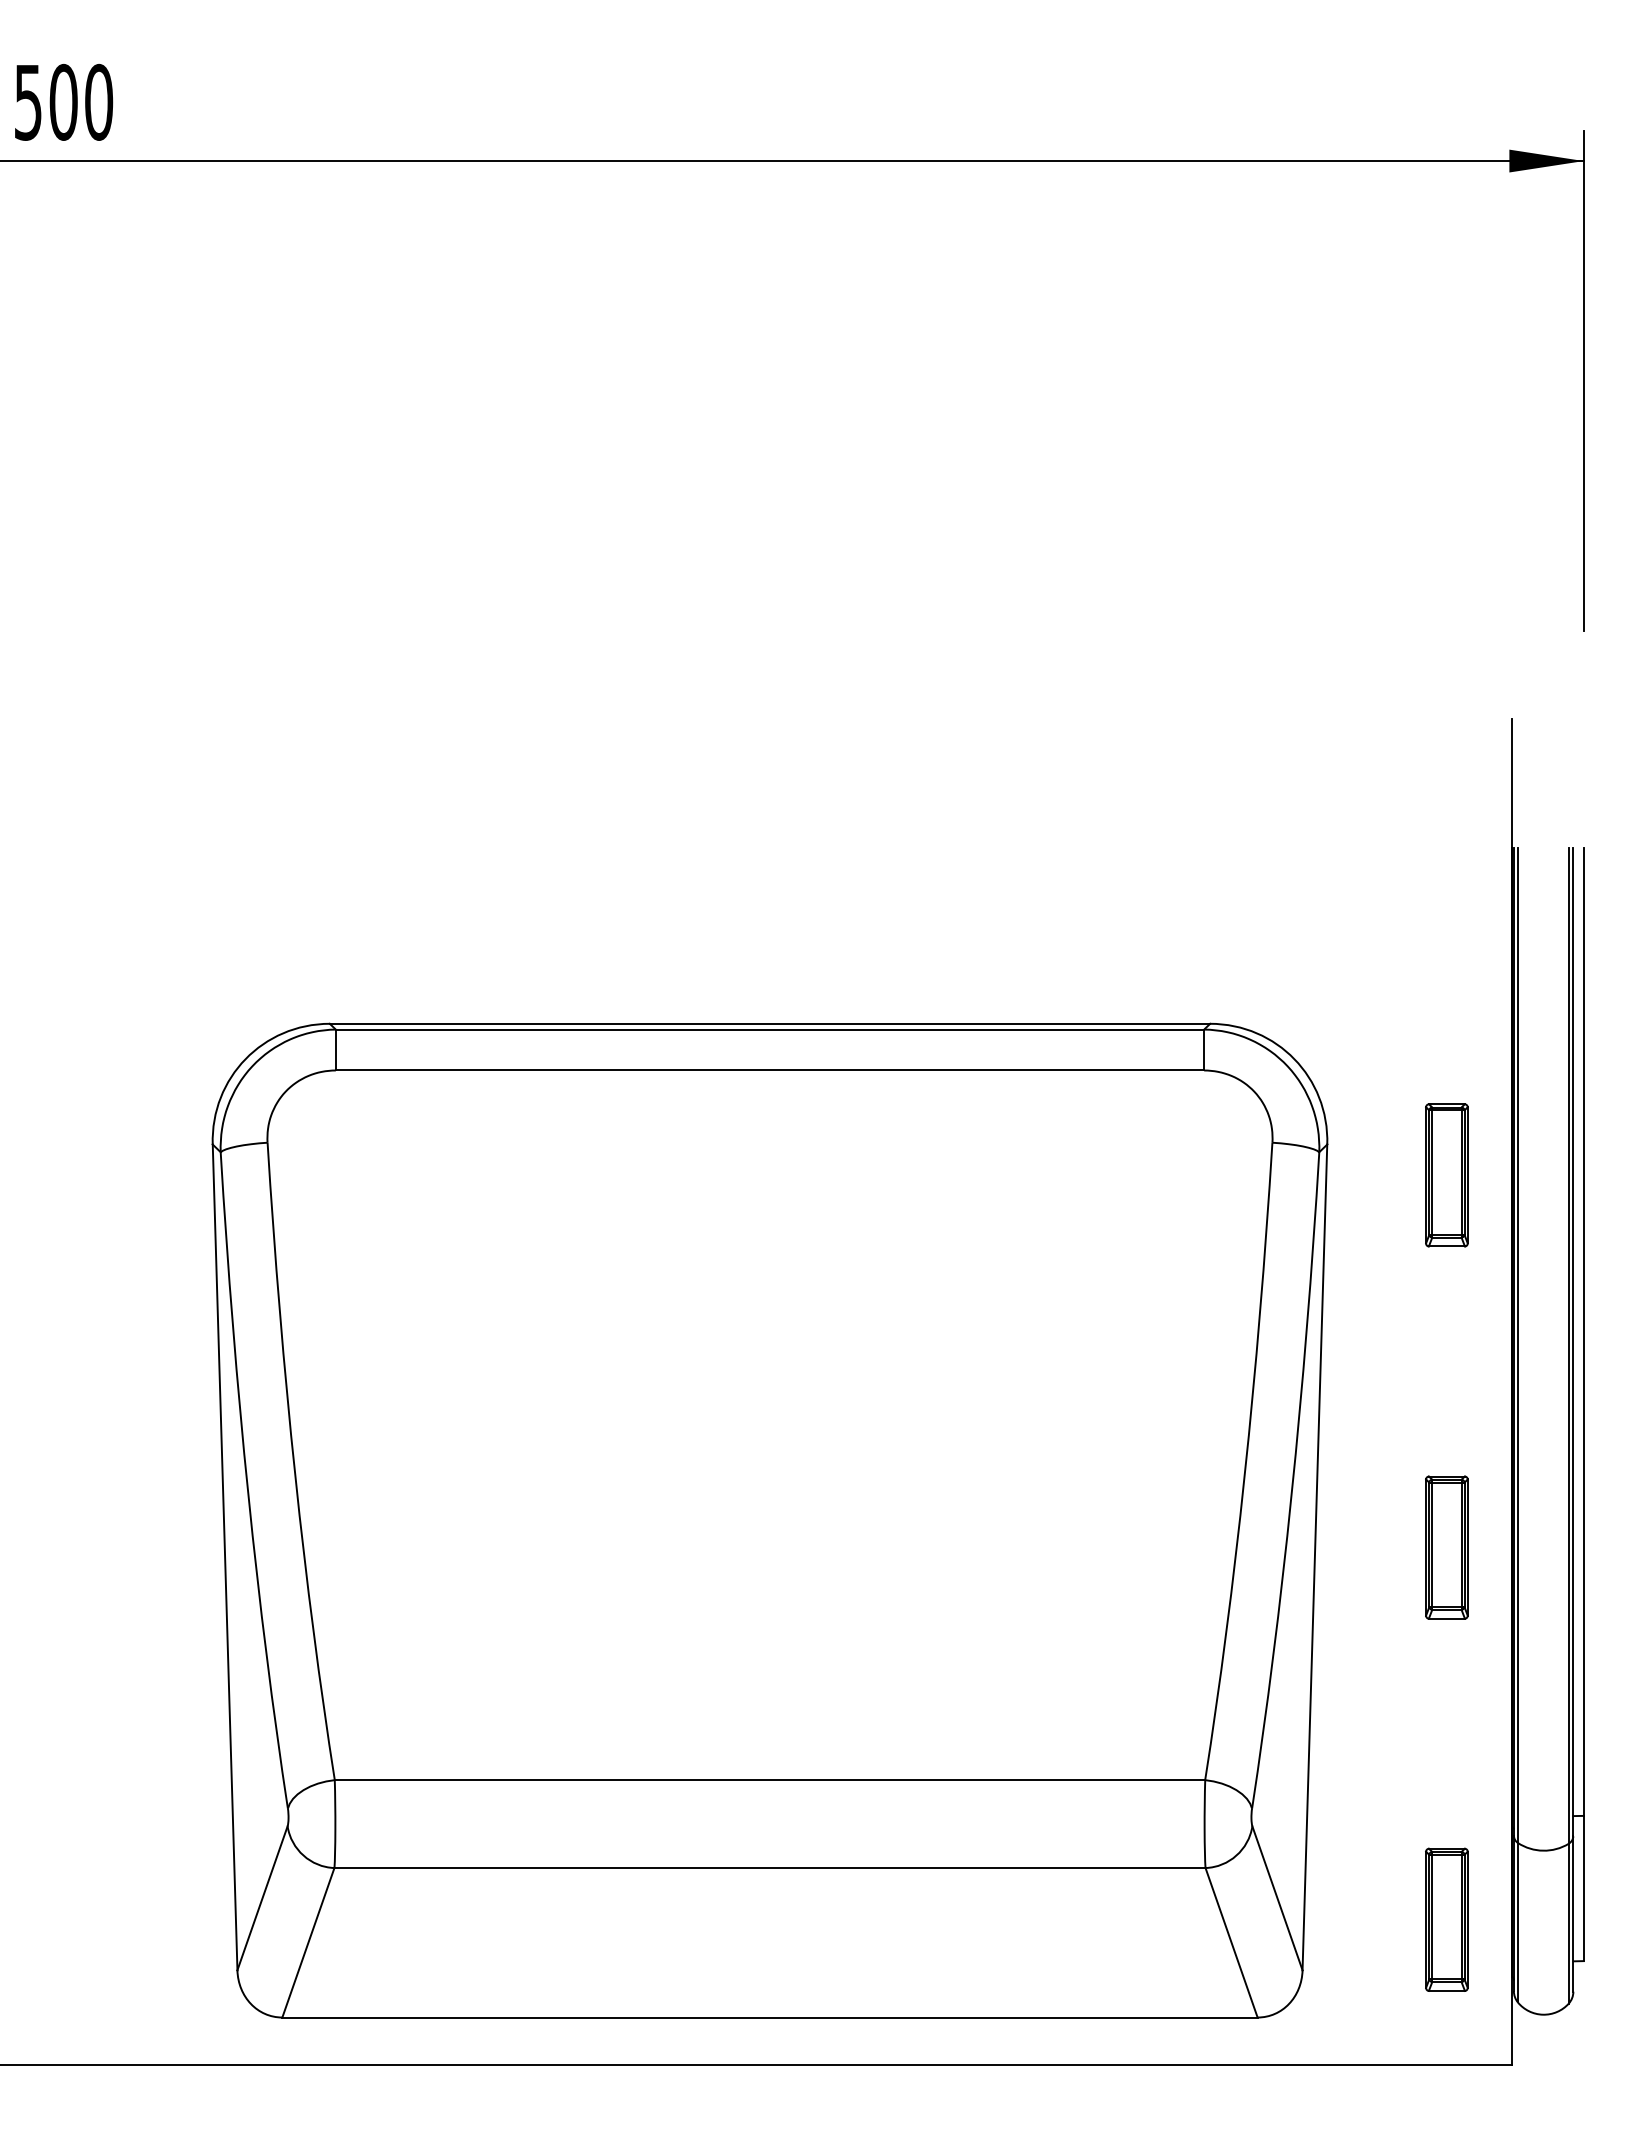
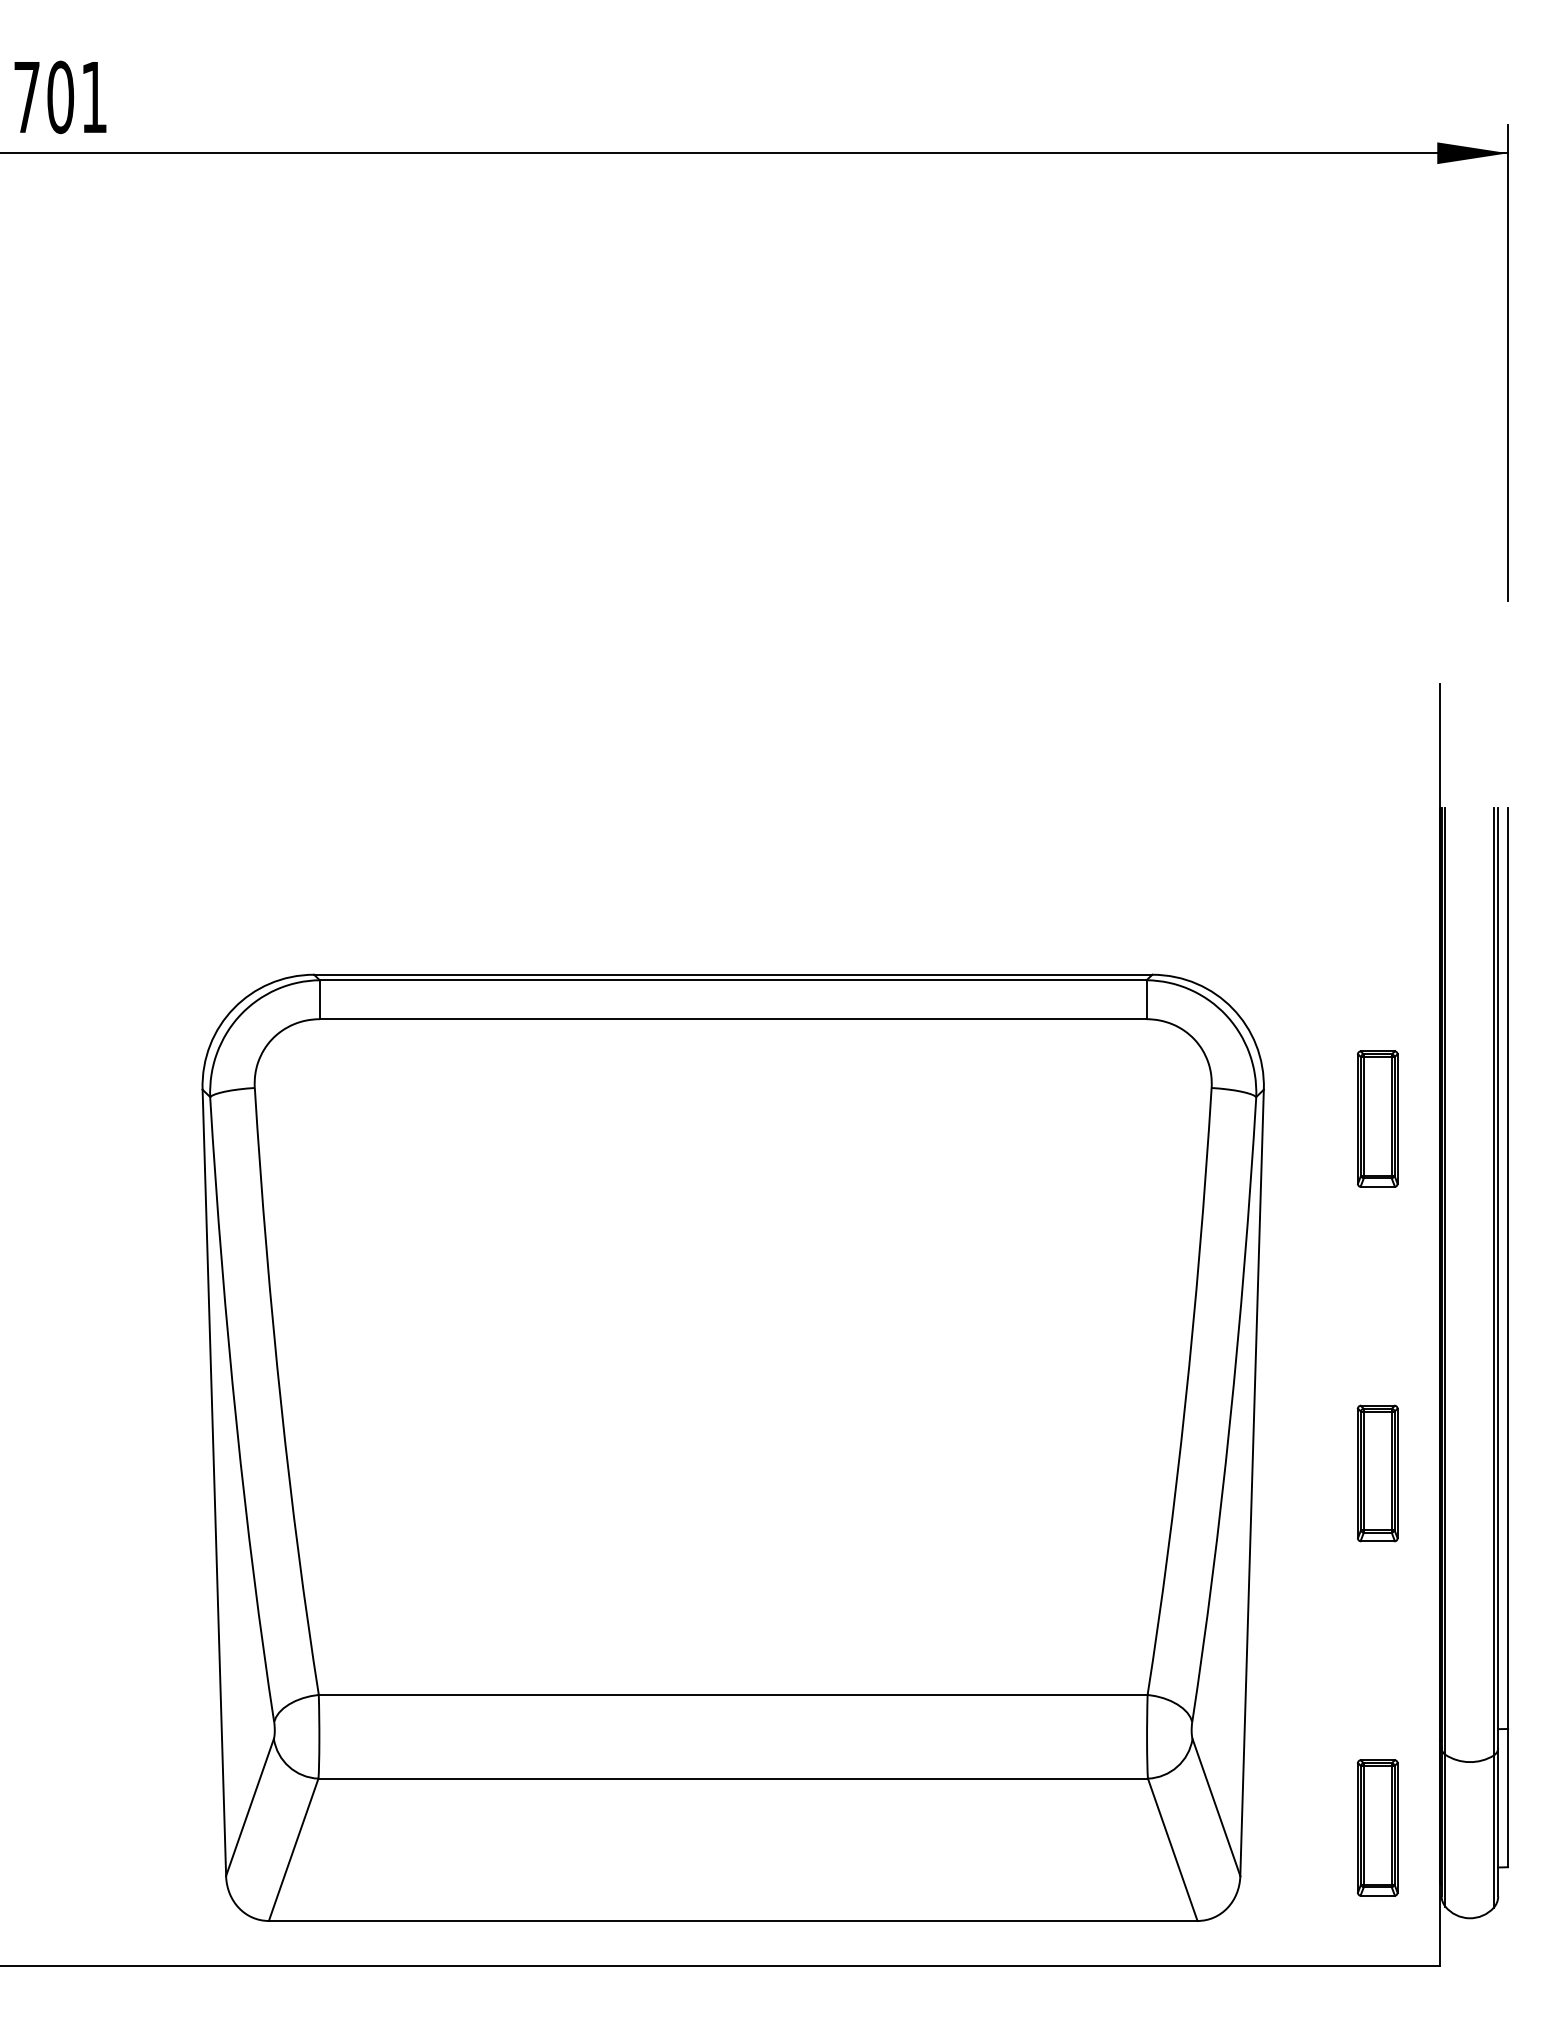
text: (64, 101) -> (61, 96), 500 -> 701

